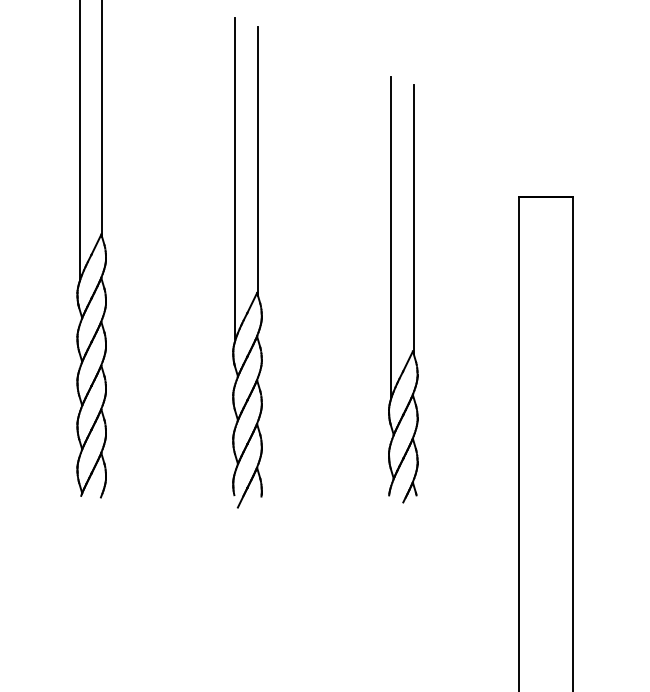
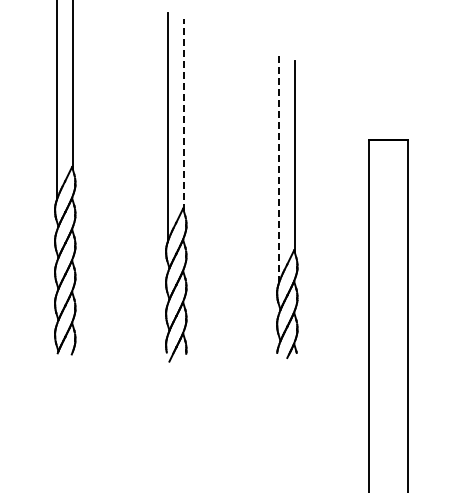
line: (257, 160) -> (183, 114), solid -> dashed
line: (390, 236) -> (278, 168), solid -> dashed

